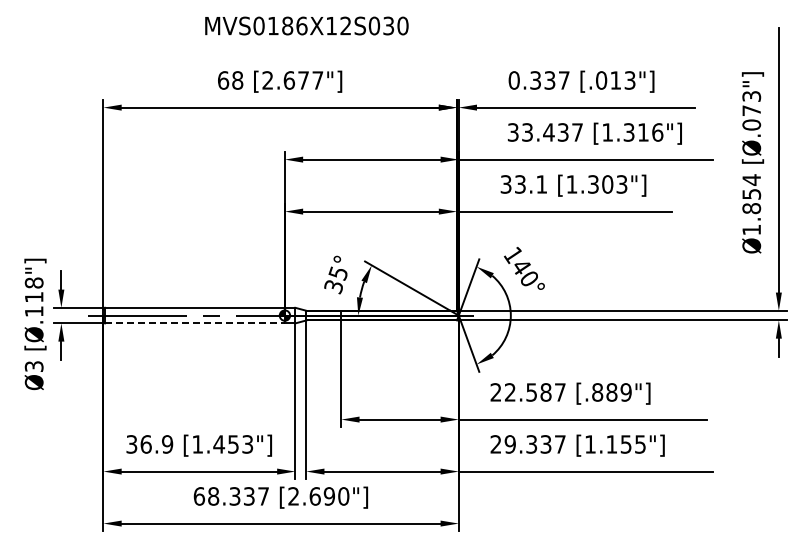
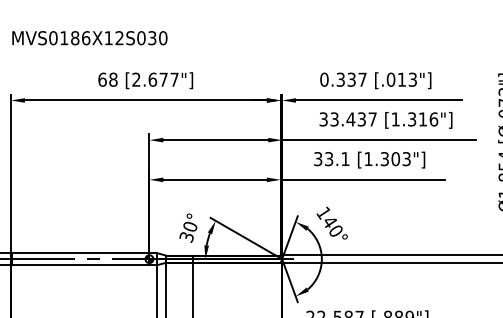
text: (306, 25) -> (89, 37), moved
text: (337, 273) -> (189, 227), 35° -> 30°
line: (194, 323) -> (80, 265), dashed -> solid

